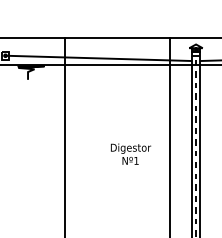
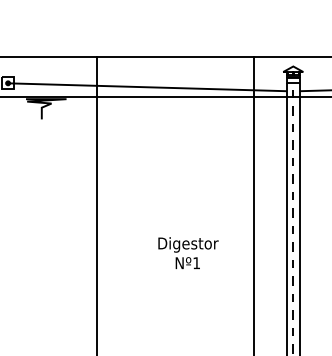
text: (131, 153) -> (189, 252), moved

